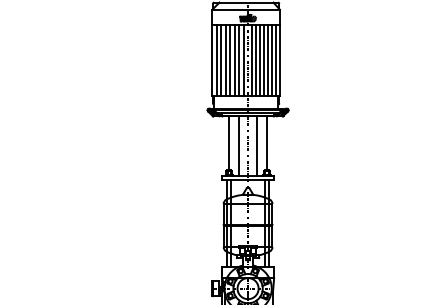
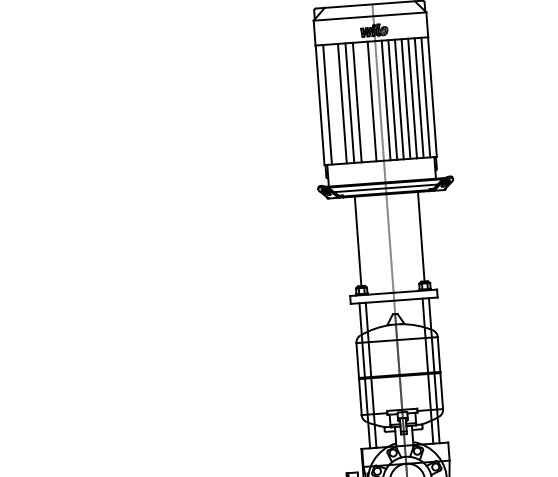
line: (221, 60) -> (335, 104), removed
line: (239, 60) -> (365, 101), removed
line: (238, 145) -> (373, 243), removed
line: (257, 145) -> (405, 241), removed

